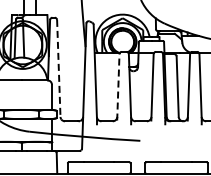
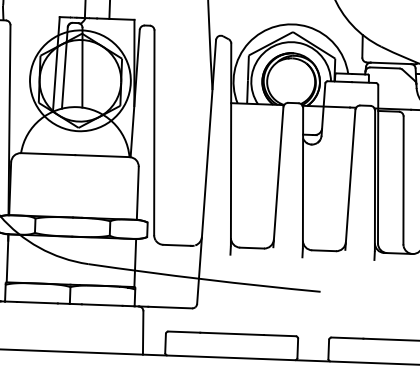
line: (58, 68) -> (153, 133), dashed -> solid
line: (118, 86) -> (278, 175), dashed -> solid

